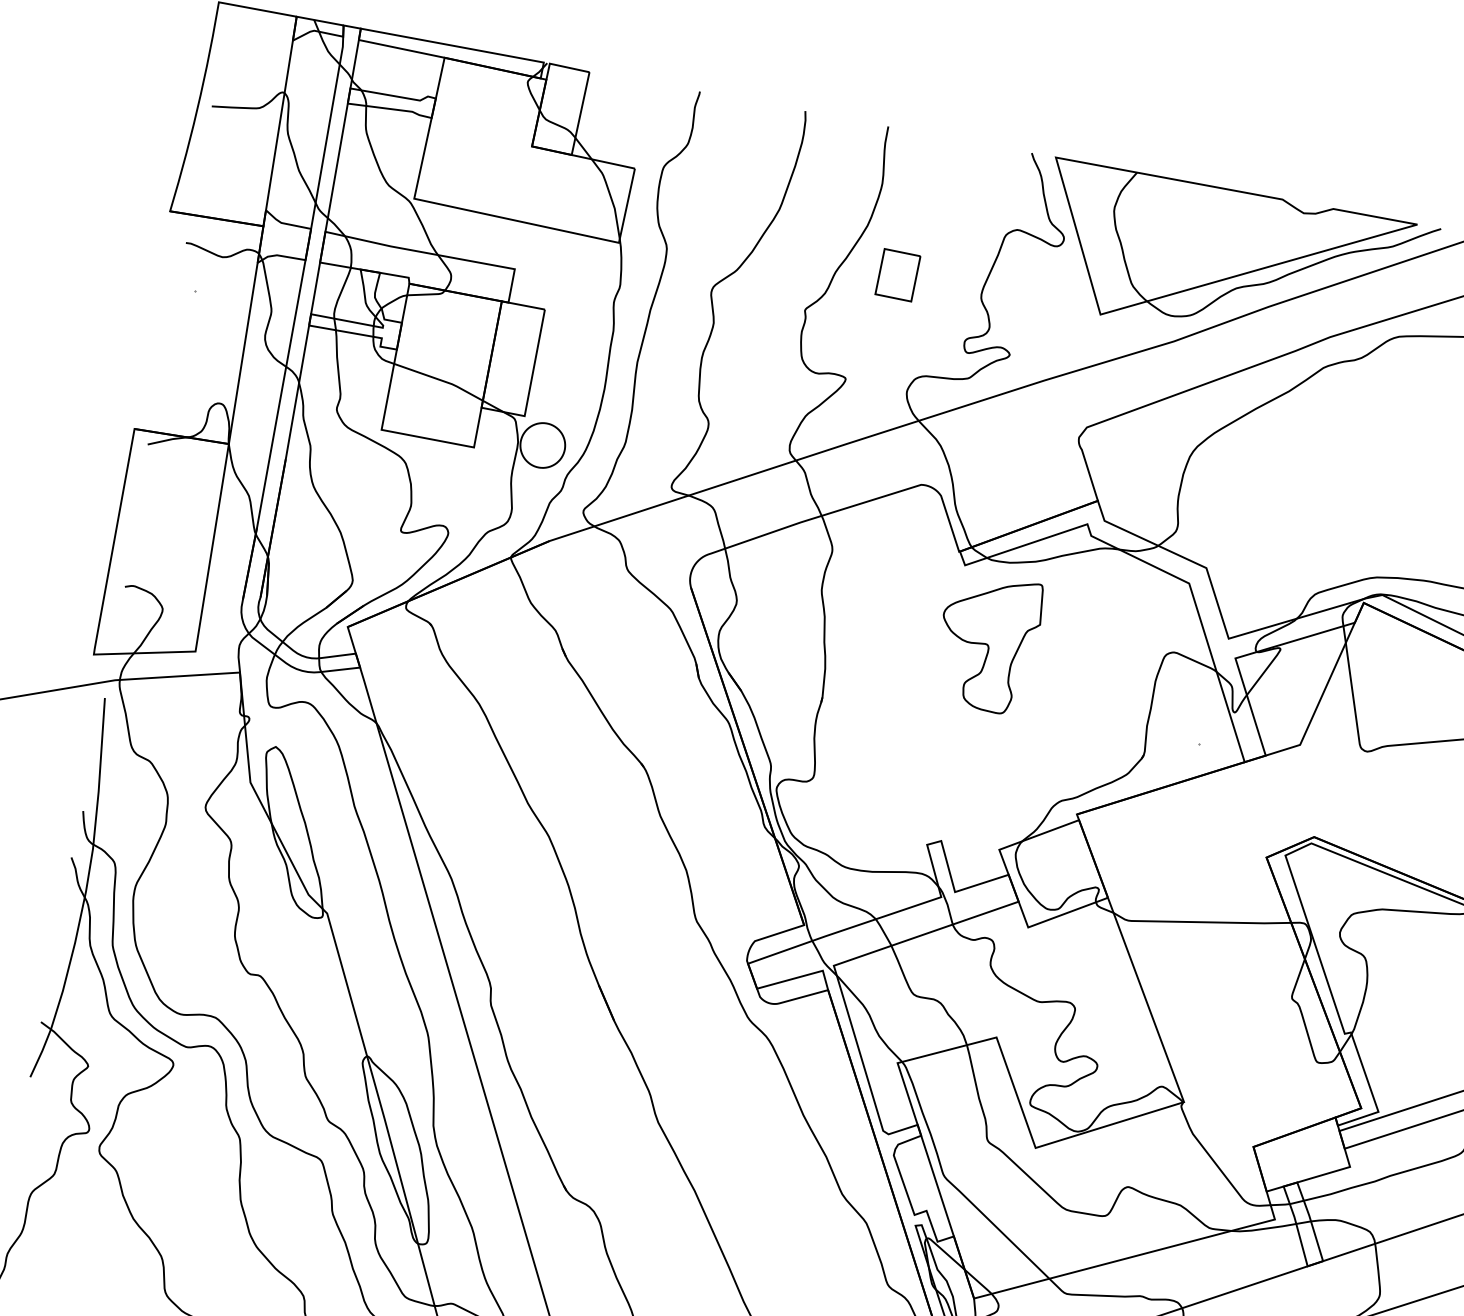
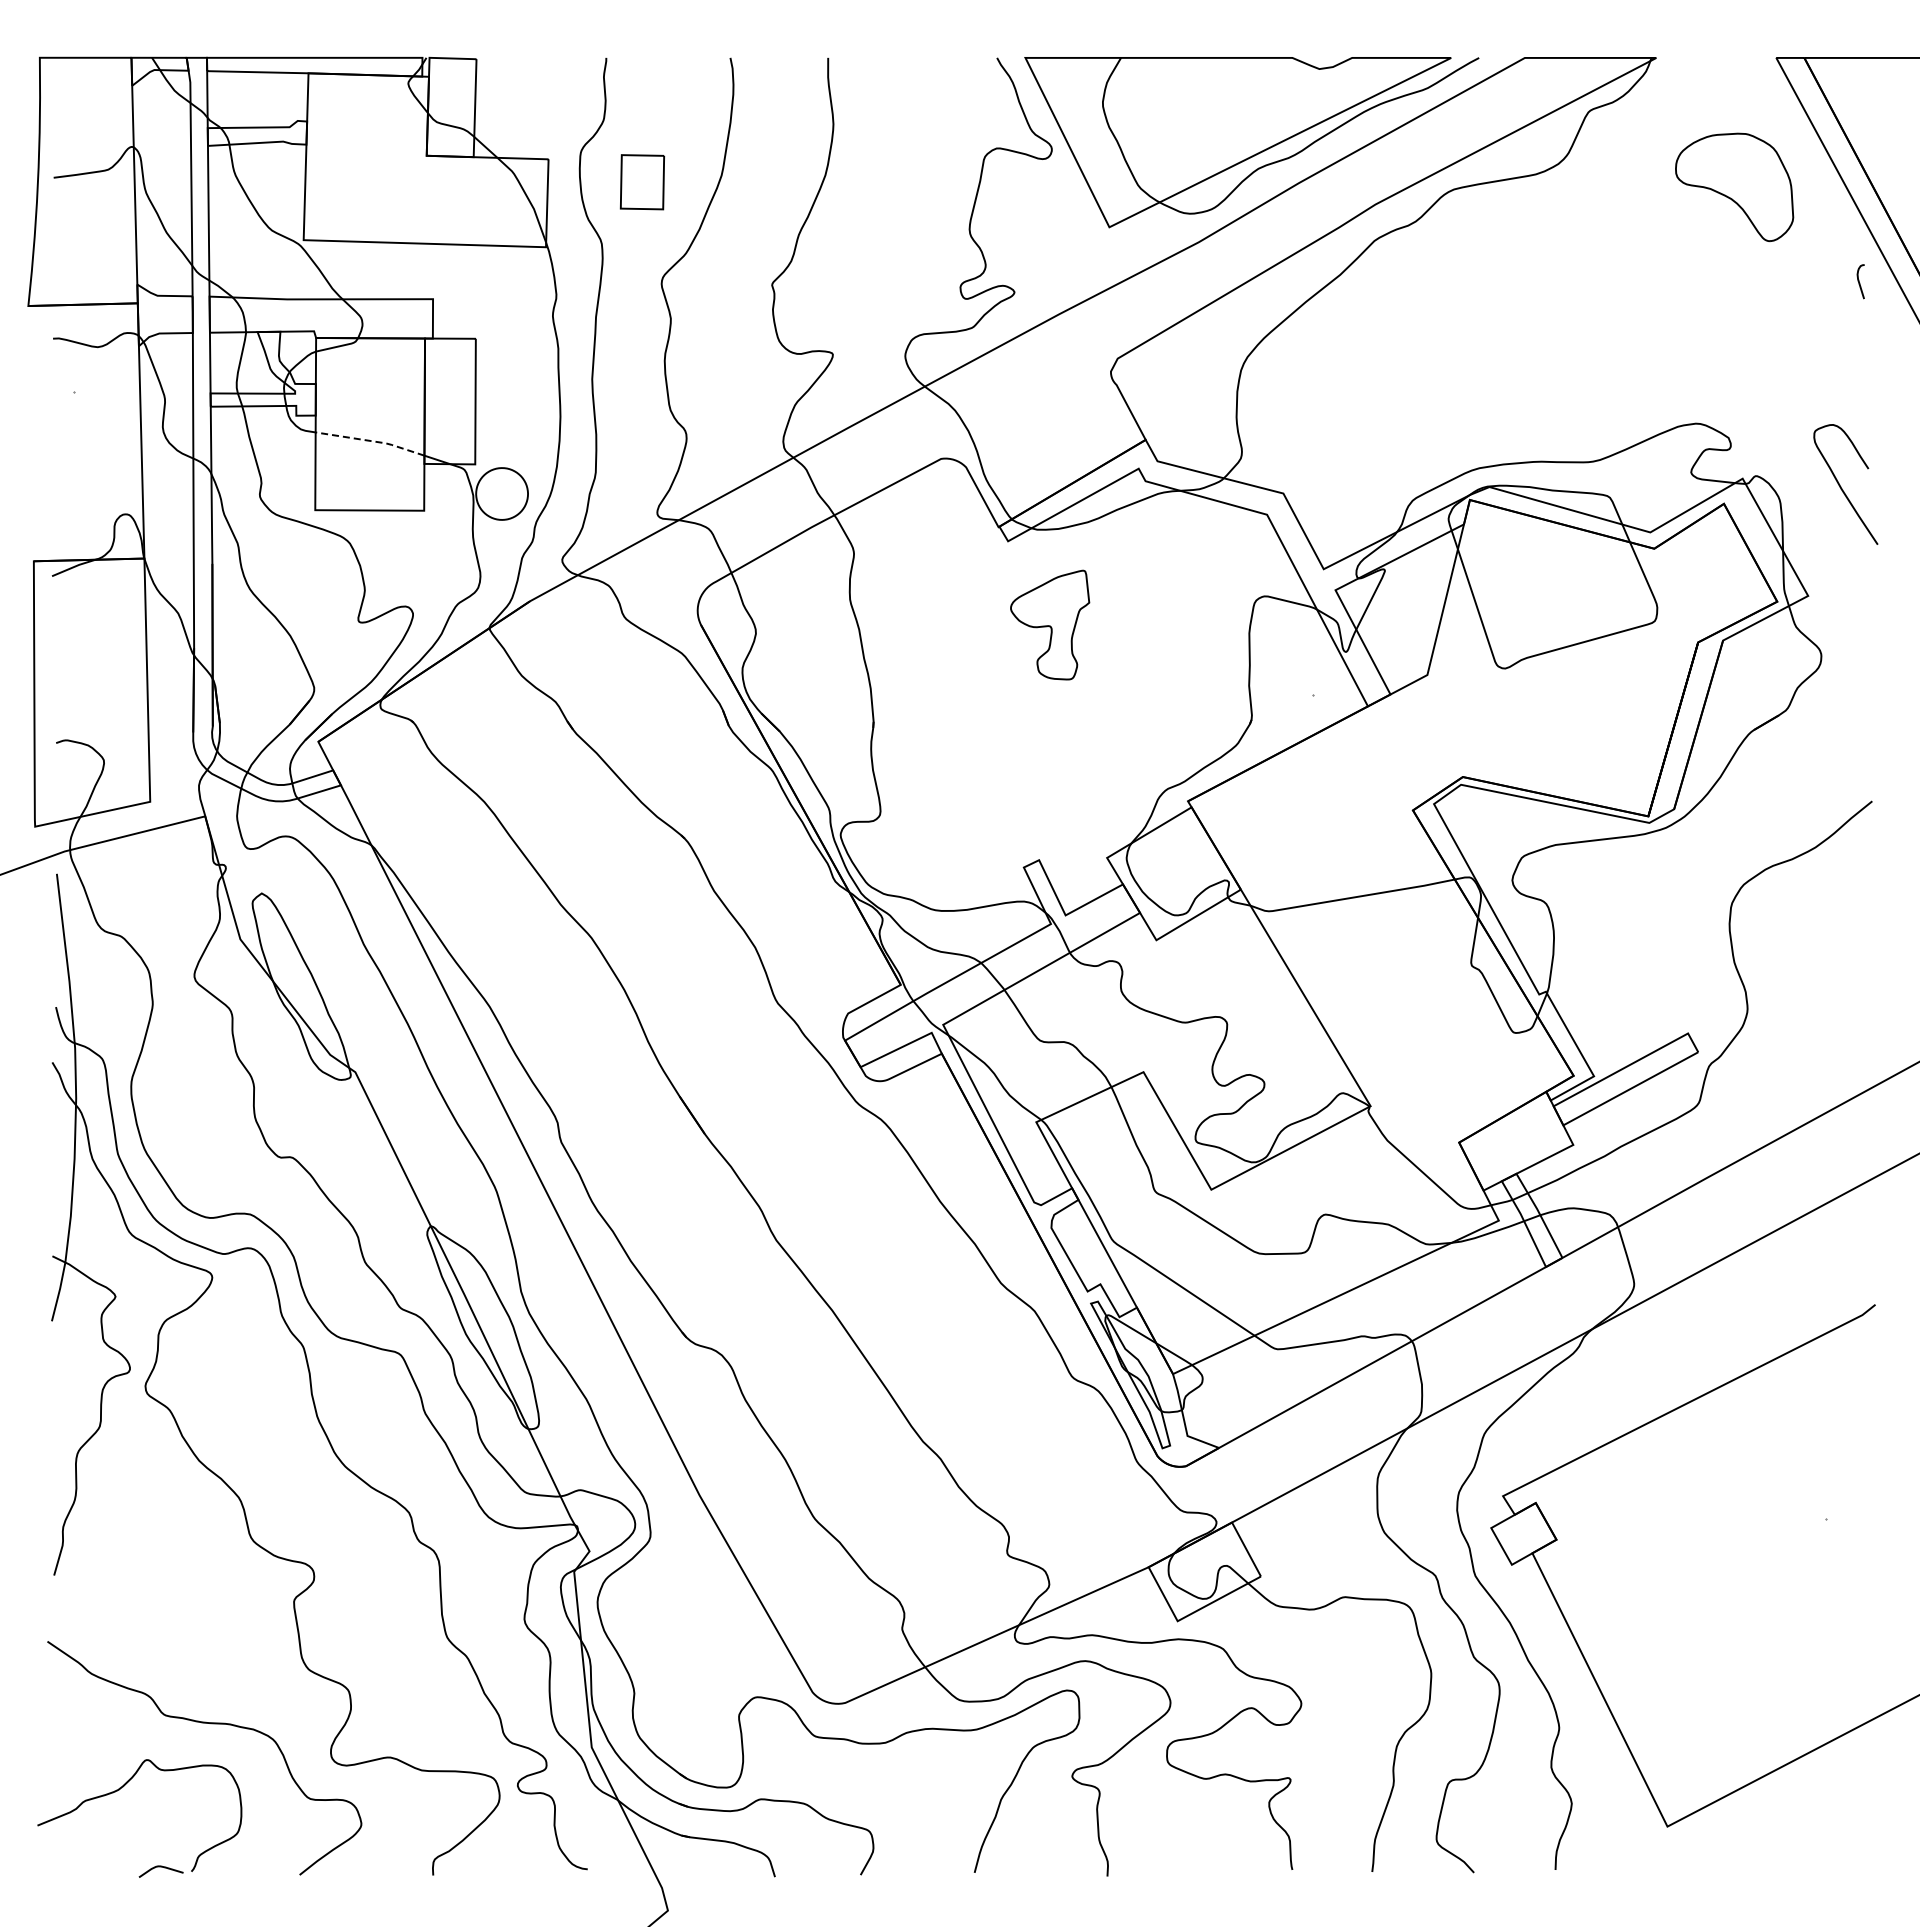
part: (897, 275) -> (641, 182), moved
line: (441, 380) -> (372, 441), solid -> dashed
part: (987, 642) -> (1049, 624), size x0.7

